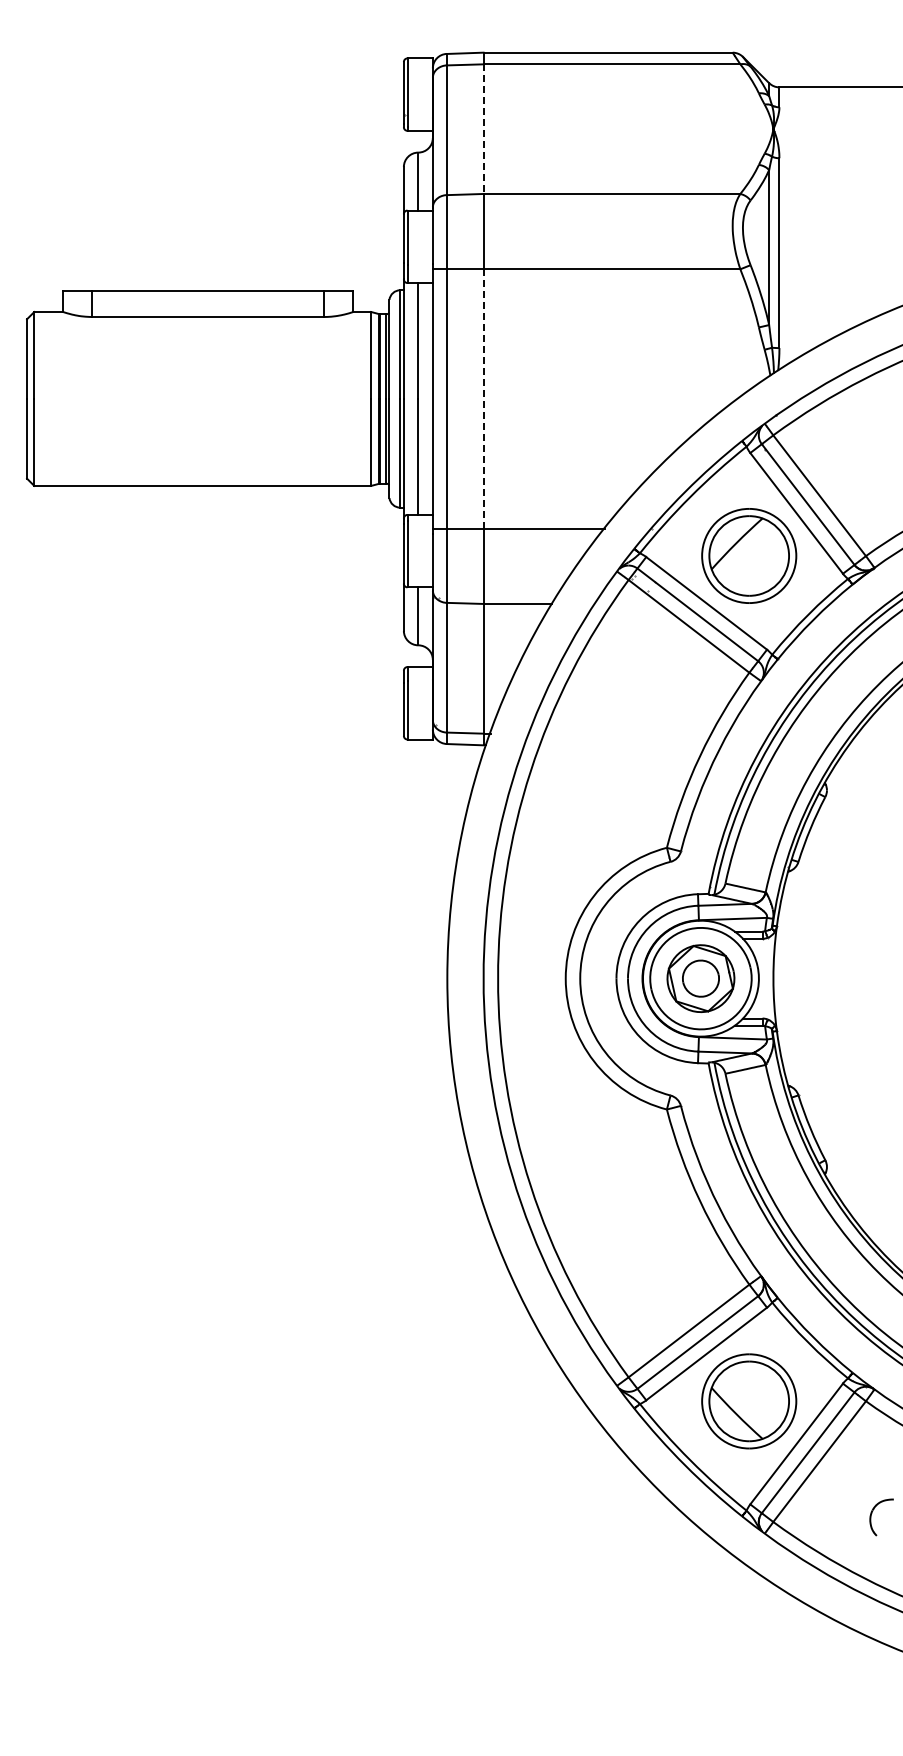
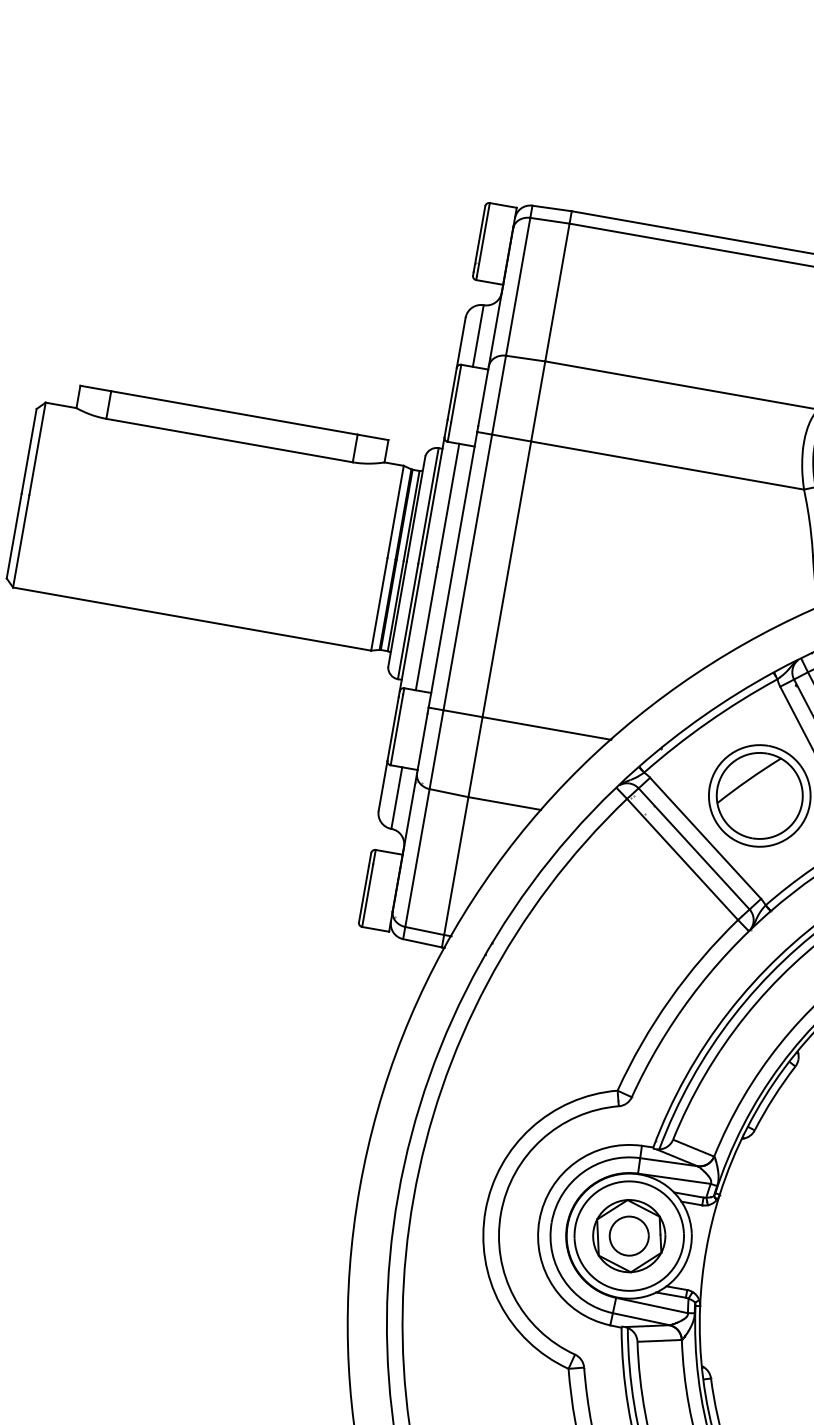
line: (483, 129) -> (557, 292), dashed -> solid
line: (483, 399) -> (506, 579), dashed -> solid

